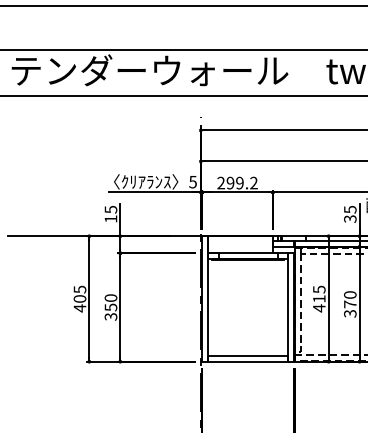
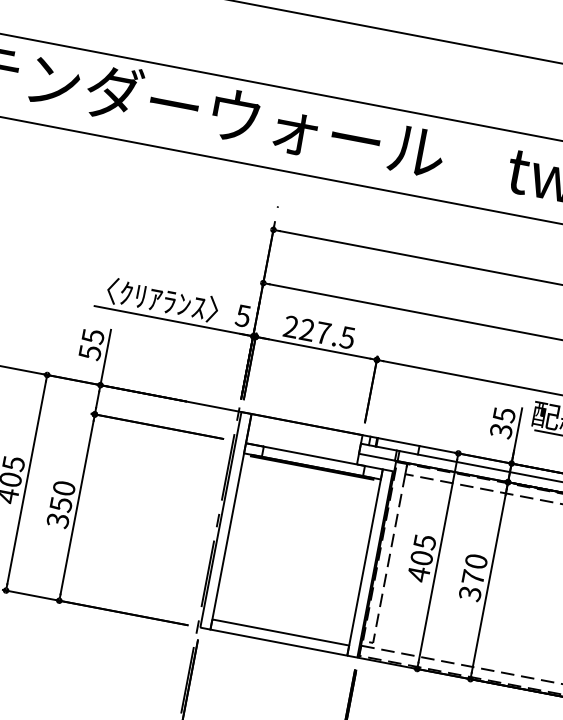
text: (241, 182) -> (326, 332), 299.2 -> 227.5
text: (110, 219) -> (89, 353), 15 -> 55
text: (319, 298) -> (422, 557), 415 -> 405

